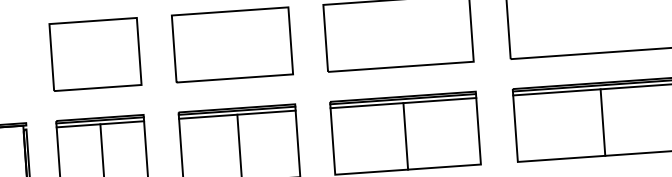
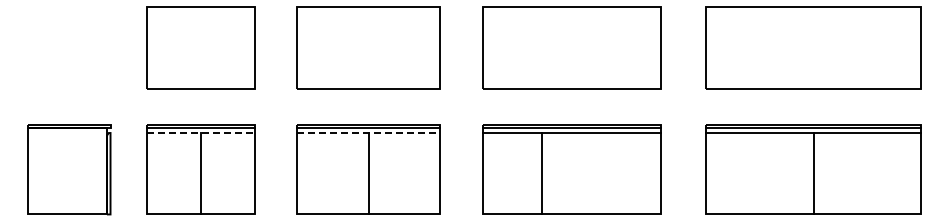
line: (238, 115) -> (369, 133), solid -> dashed
line: (100, 124) -> (201, 133), solid -> dashed
line: (406, 136) -> (542, 173), moved

